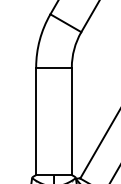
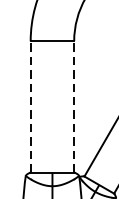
line: (36, 121) -> (31, 106), solid -> dashed
line: (71, 121) -> (73, 106), solid -> dashed

